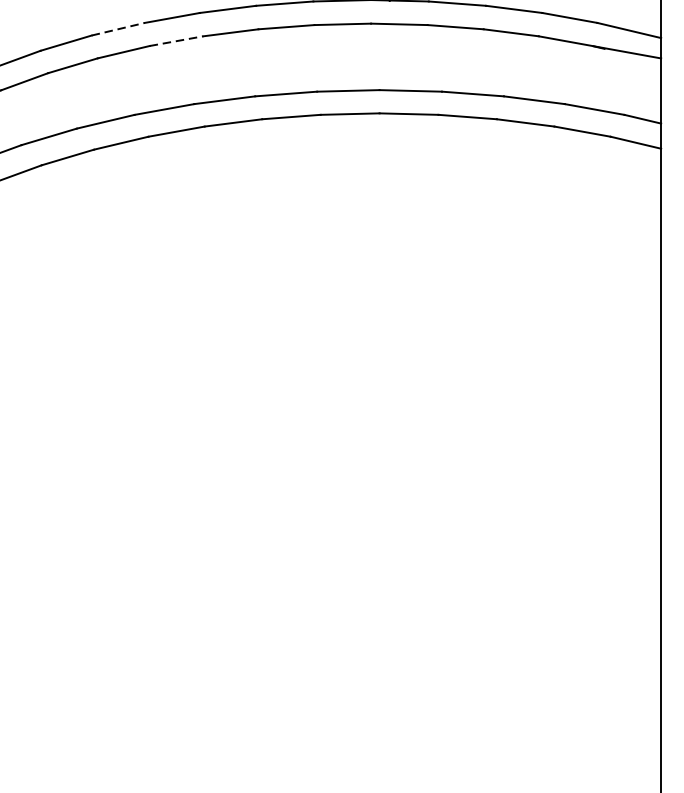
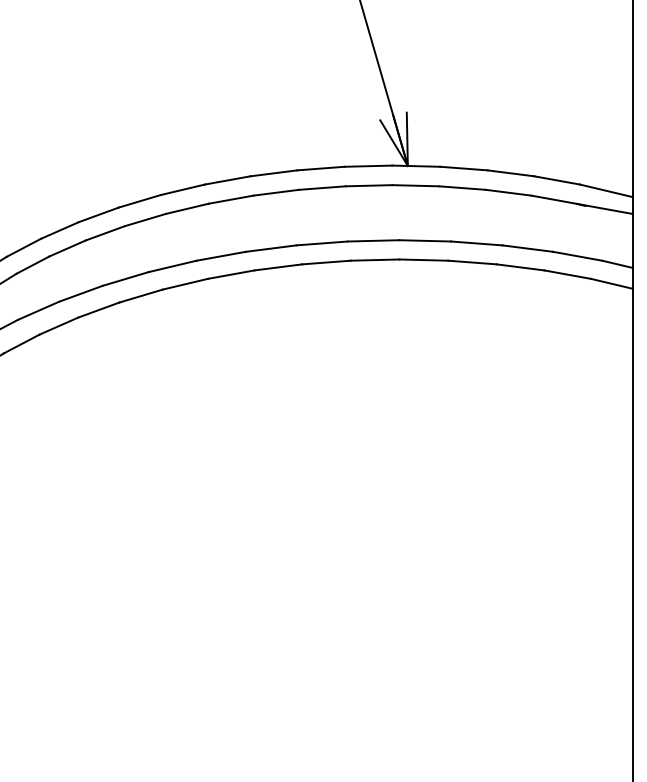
line: (117, 28) -> (182, 189), dashed -> solid
line: (176, 40) -> (231, 199), dashed -> solid

